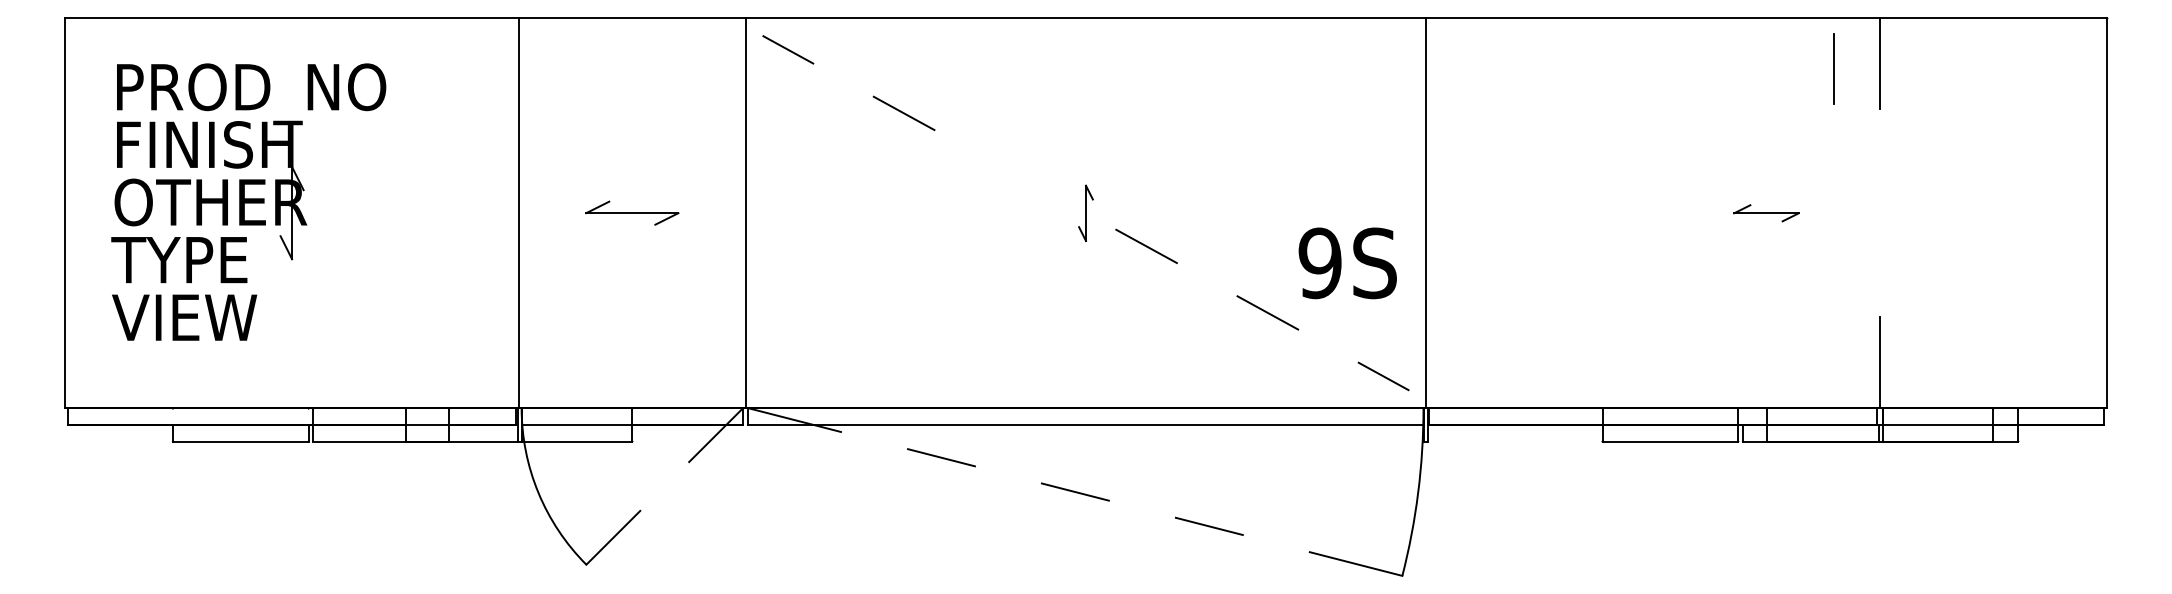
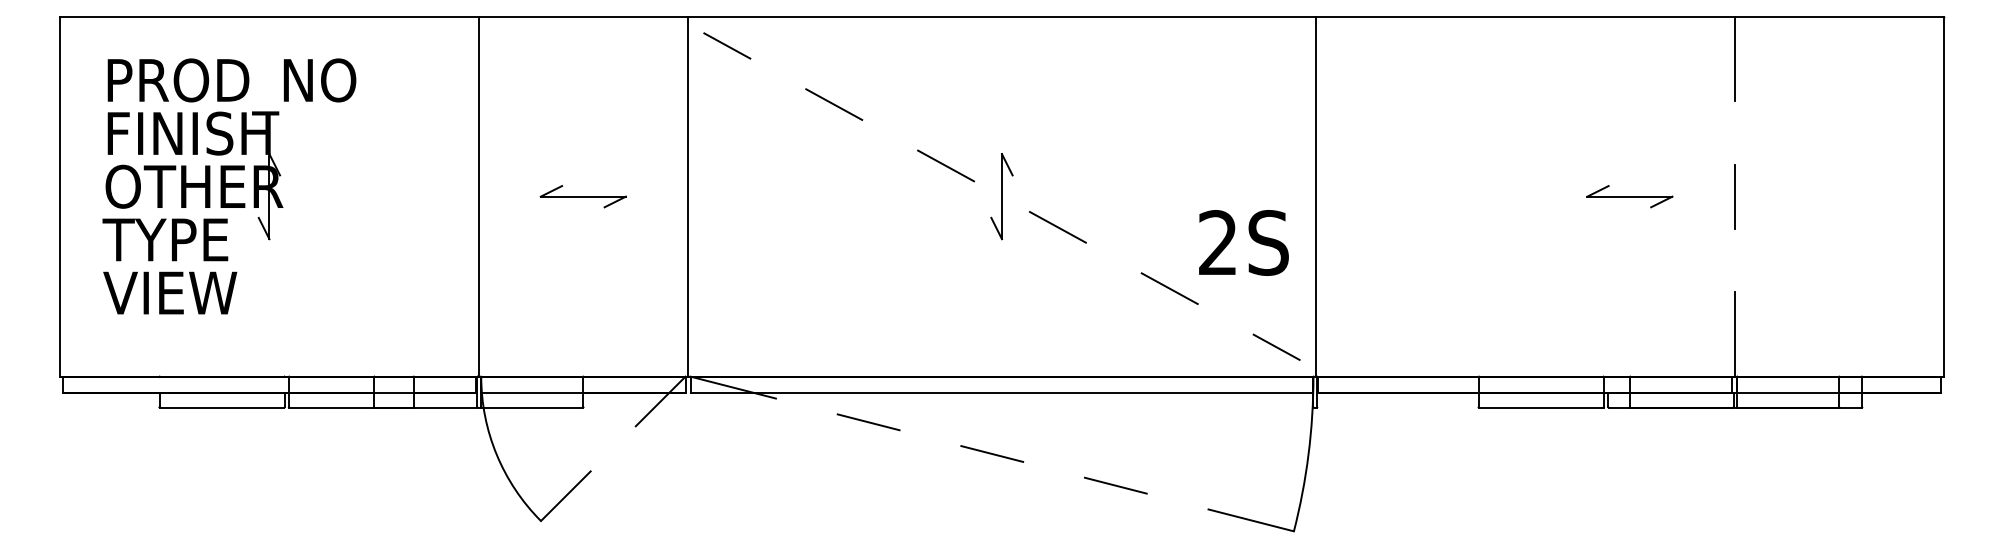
line: (1834, 68) -> (1734, 196), moved
line: (1025, 179) -> (946, 165), added
part: (1085, 213) -> (1001, 196), size x1.67
part: (1766, 213) -> (1629, 196), size x1.43
text: (1319, 262) -> (1217, 242), 9S -> 2S

